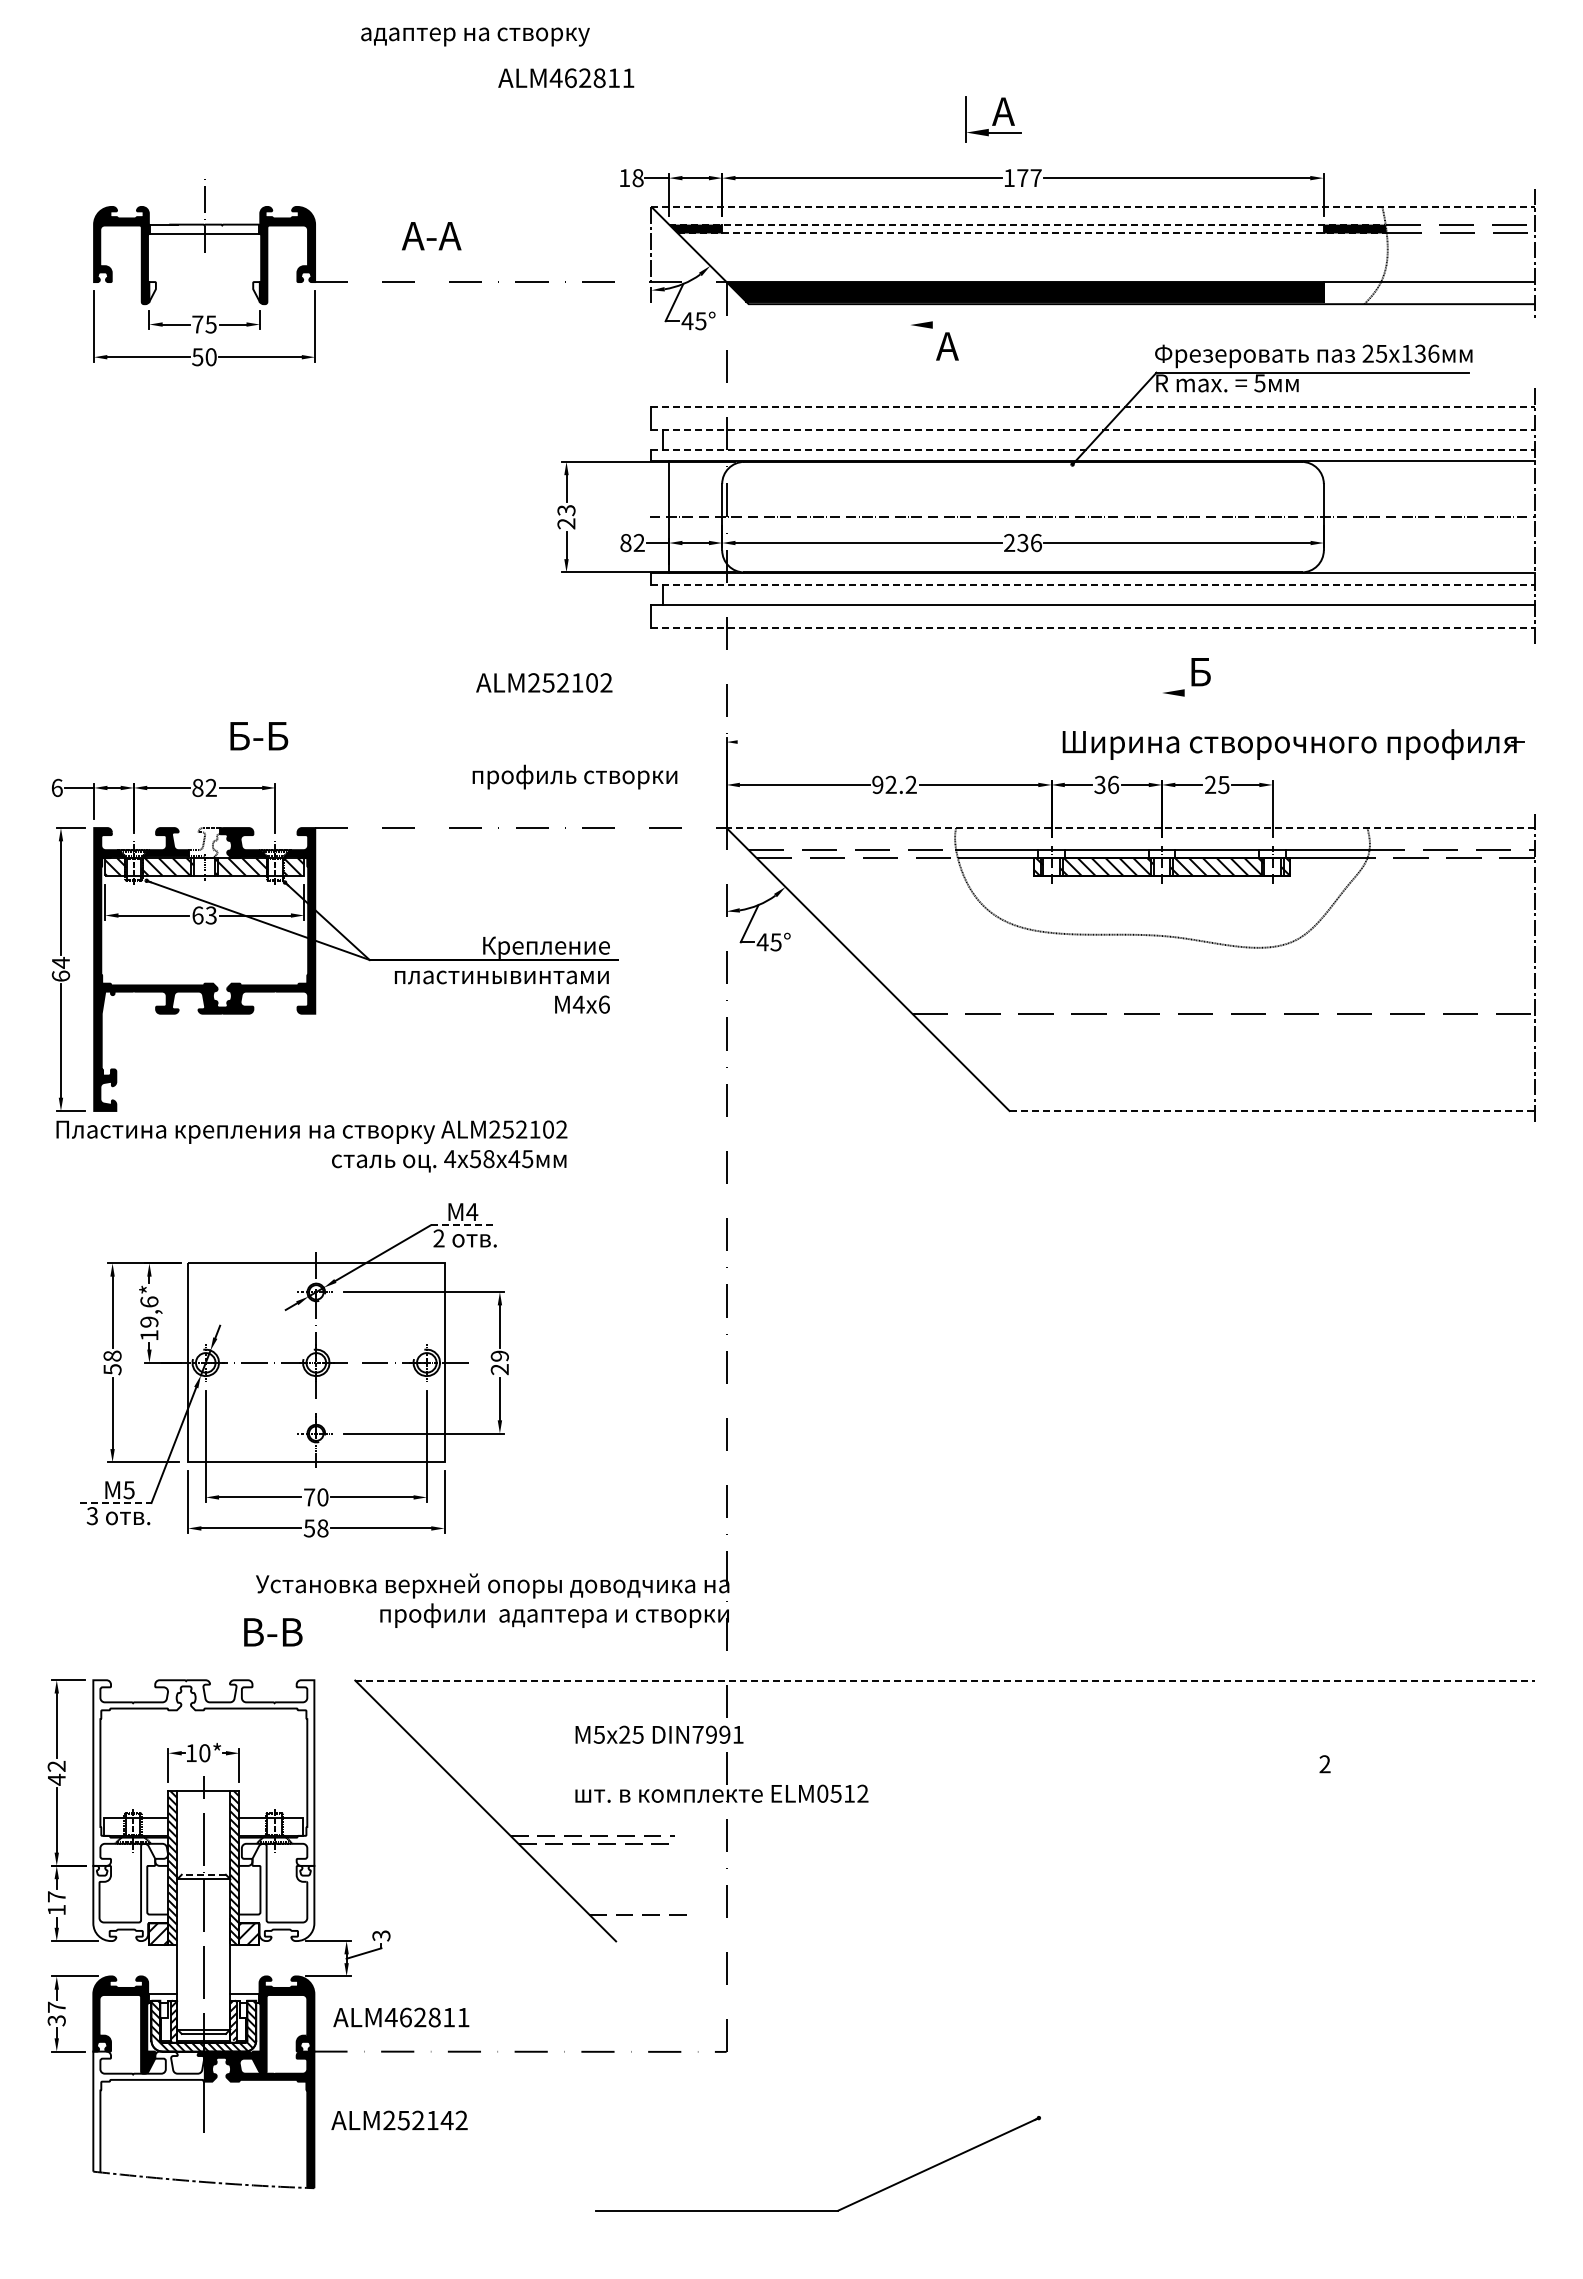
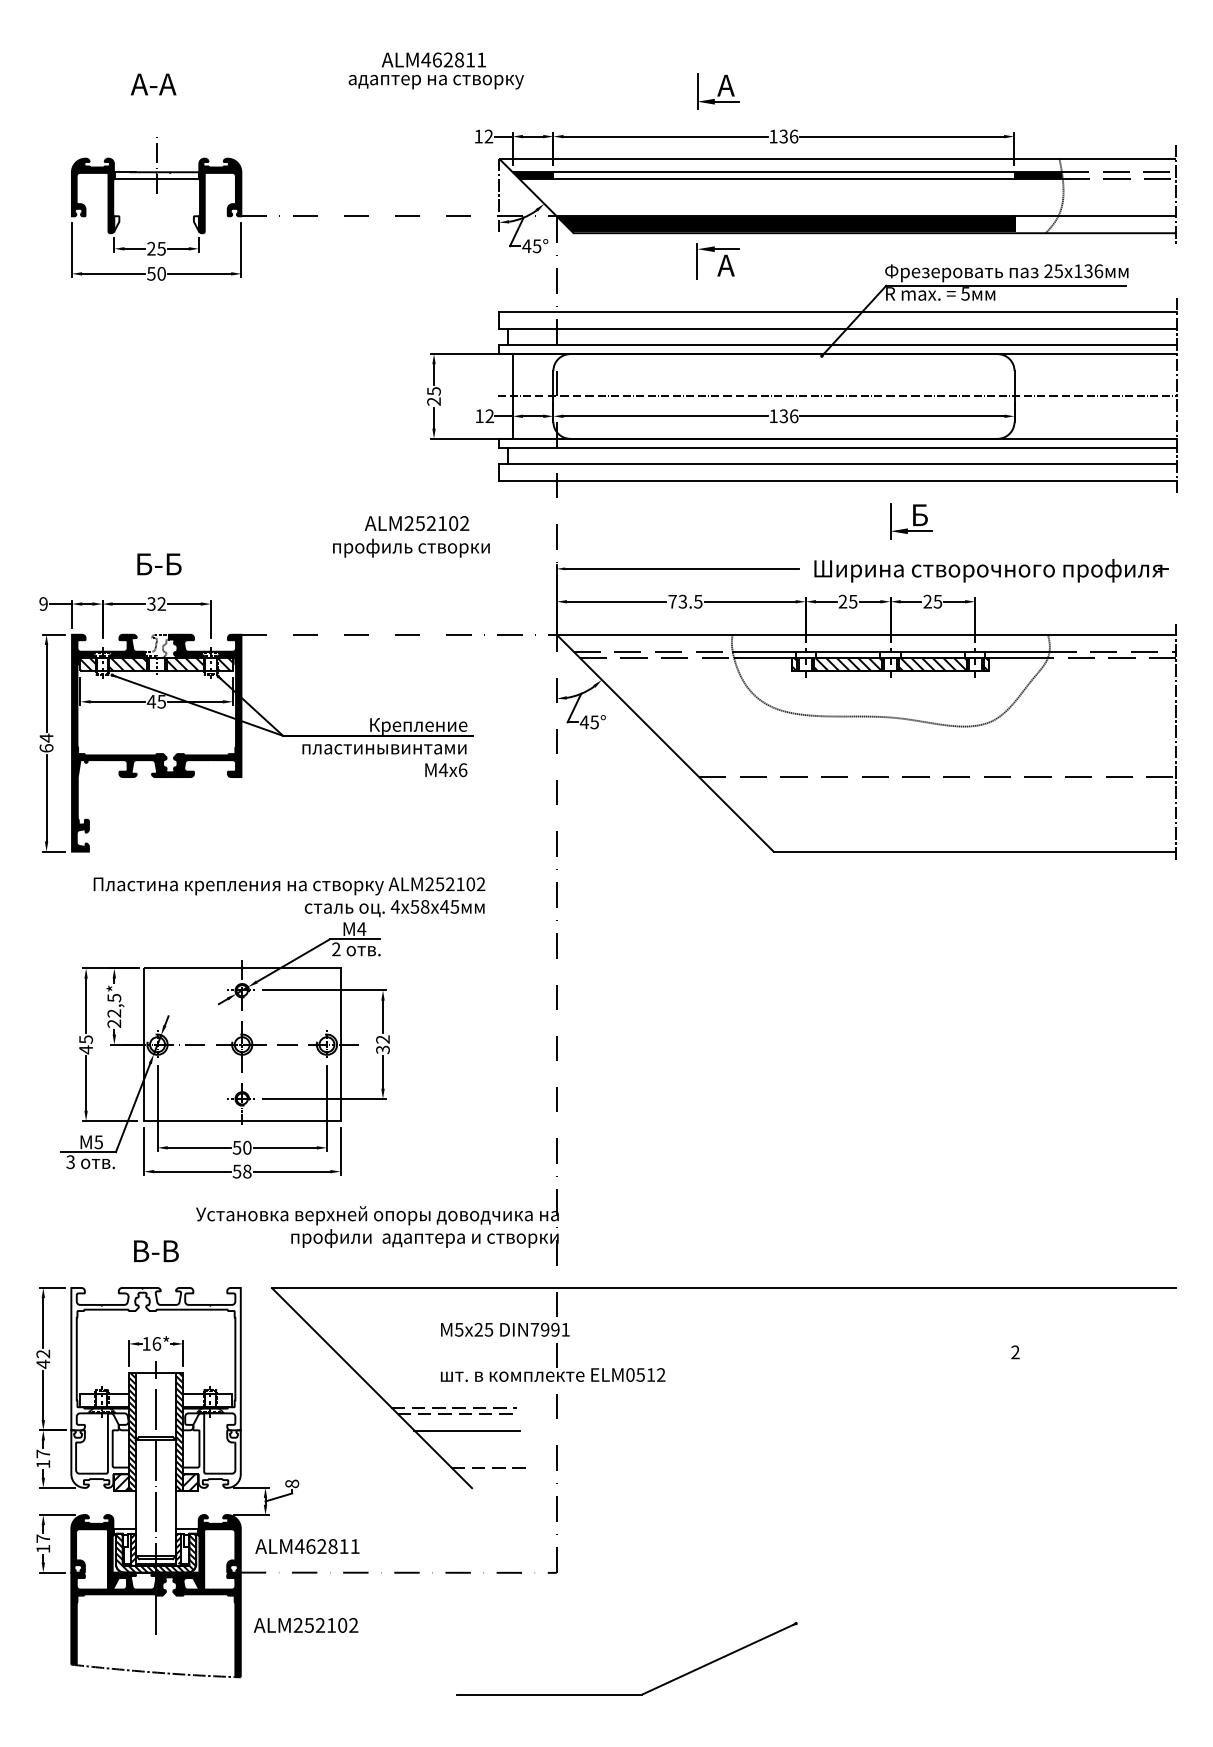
text: (475, 36) -> (436, 81), moved
part: (993, 119) -> (718, 91), moved
text: (637, 178) -> (488, 136), 18 -> 12
text: (1029, 178) -> (788, 136), 177 -> 136
line: (1093, 206) -> (837, 158), dashed -> solid
line: (1027, 224) -> (787, 172), dashed -> solid
line: (1032, 233) -> (791, 179), dashed -> solid
text: (431, 236) -> (153, 84), moved
text: (197, 324) -> (151, 248), 75 -> 25
line: (948, 325) -> (726, 249), added
line: (910, 341) -> (697, 261), added
line: (1093, 406) -> (837, 311), dashed -> solid
line: (1093, 429) -> (837, 329), dashed -> solid
line: (1093, 449) -> (837, 344), dashed -> solid
text: (566, 510) -> (434, 391), 23 -> 25
text: (1009, 542) -> (773, 415), 236 -> 136
text: (625, 543) -> (479, 416), 82 -> 12
line: (1093, 584) -> (837, 448), dashed -> solid
line: (1093, 627) -> (837, 481), dashed -> solid
line: (1162, 679) -> (890, 520), added
line: (1200, 693) -> (919, 531), added
text: (259, 736) -> (159, 564), moved
line: (889, 742) -> (681, 569), added
text: (574, 776) -> (411, 547), moved
text: (894, 784) -> (685, 601), 92.2 -> 73.5
text: (1106, 784) -> (847, 601), 36 -> 25
text: (56, 787) -> (43, 603), 6 -> 9
text: (197, 787) -> (151, 603), 82 -> 32
line: (1130, 828) -> (866, 635), dashed -> solid
text: (203, 915) -> (155, 701), 63 -> 45
line: (1272, 1110) -> (975, 851), dashed -> solid
text: (311, 1146) -> (289, 897), moved
line: (463, 1225) -> (355, 939), dashed -> solid
text: (149, 1318) -> (114, 1010), 19,6* -> 22,5*
text: (112, 1362) -> (86, 1044), 58 -> 45
text: (499, 1362) -> (382, 1044), 29 -> 32
text: (309, 1497) -> (237, 1147), 70 -> 50
line: (115, 1503) -> (88, 1152), dashed -> solid
text: (273, 1632) -> (156, 1251), moved
line: (944, 1680) -> (723, 1288), dashed -> solid
text: (204, 1753) -> (156, 1344), 10* -> 16*
line: (609, 1866) -> (466, 1430), added
line: (203, 1874) -> (155, 1436), dashed -> solid
text: (381, 1935) -> (292, 1483), 3 -> 8
text: (56, 2020) -> (43, 1548), 37 -> 17
fill: (148, 2111) -> (113, 1618), added
text: (446, 2120) -> (342, 1625), ALM252142 -> ALM252102

